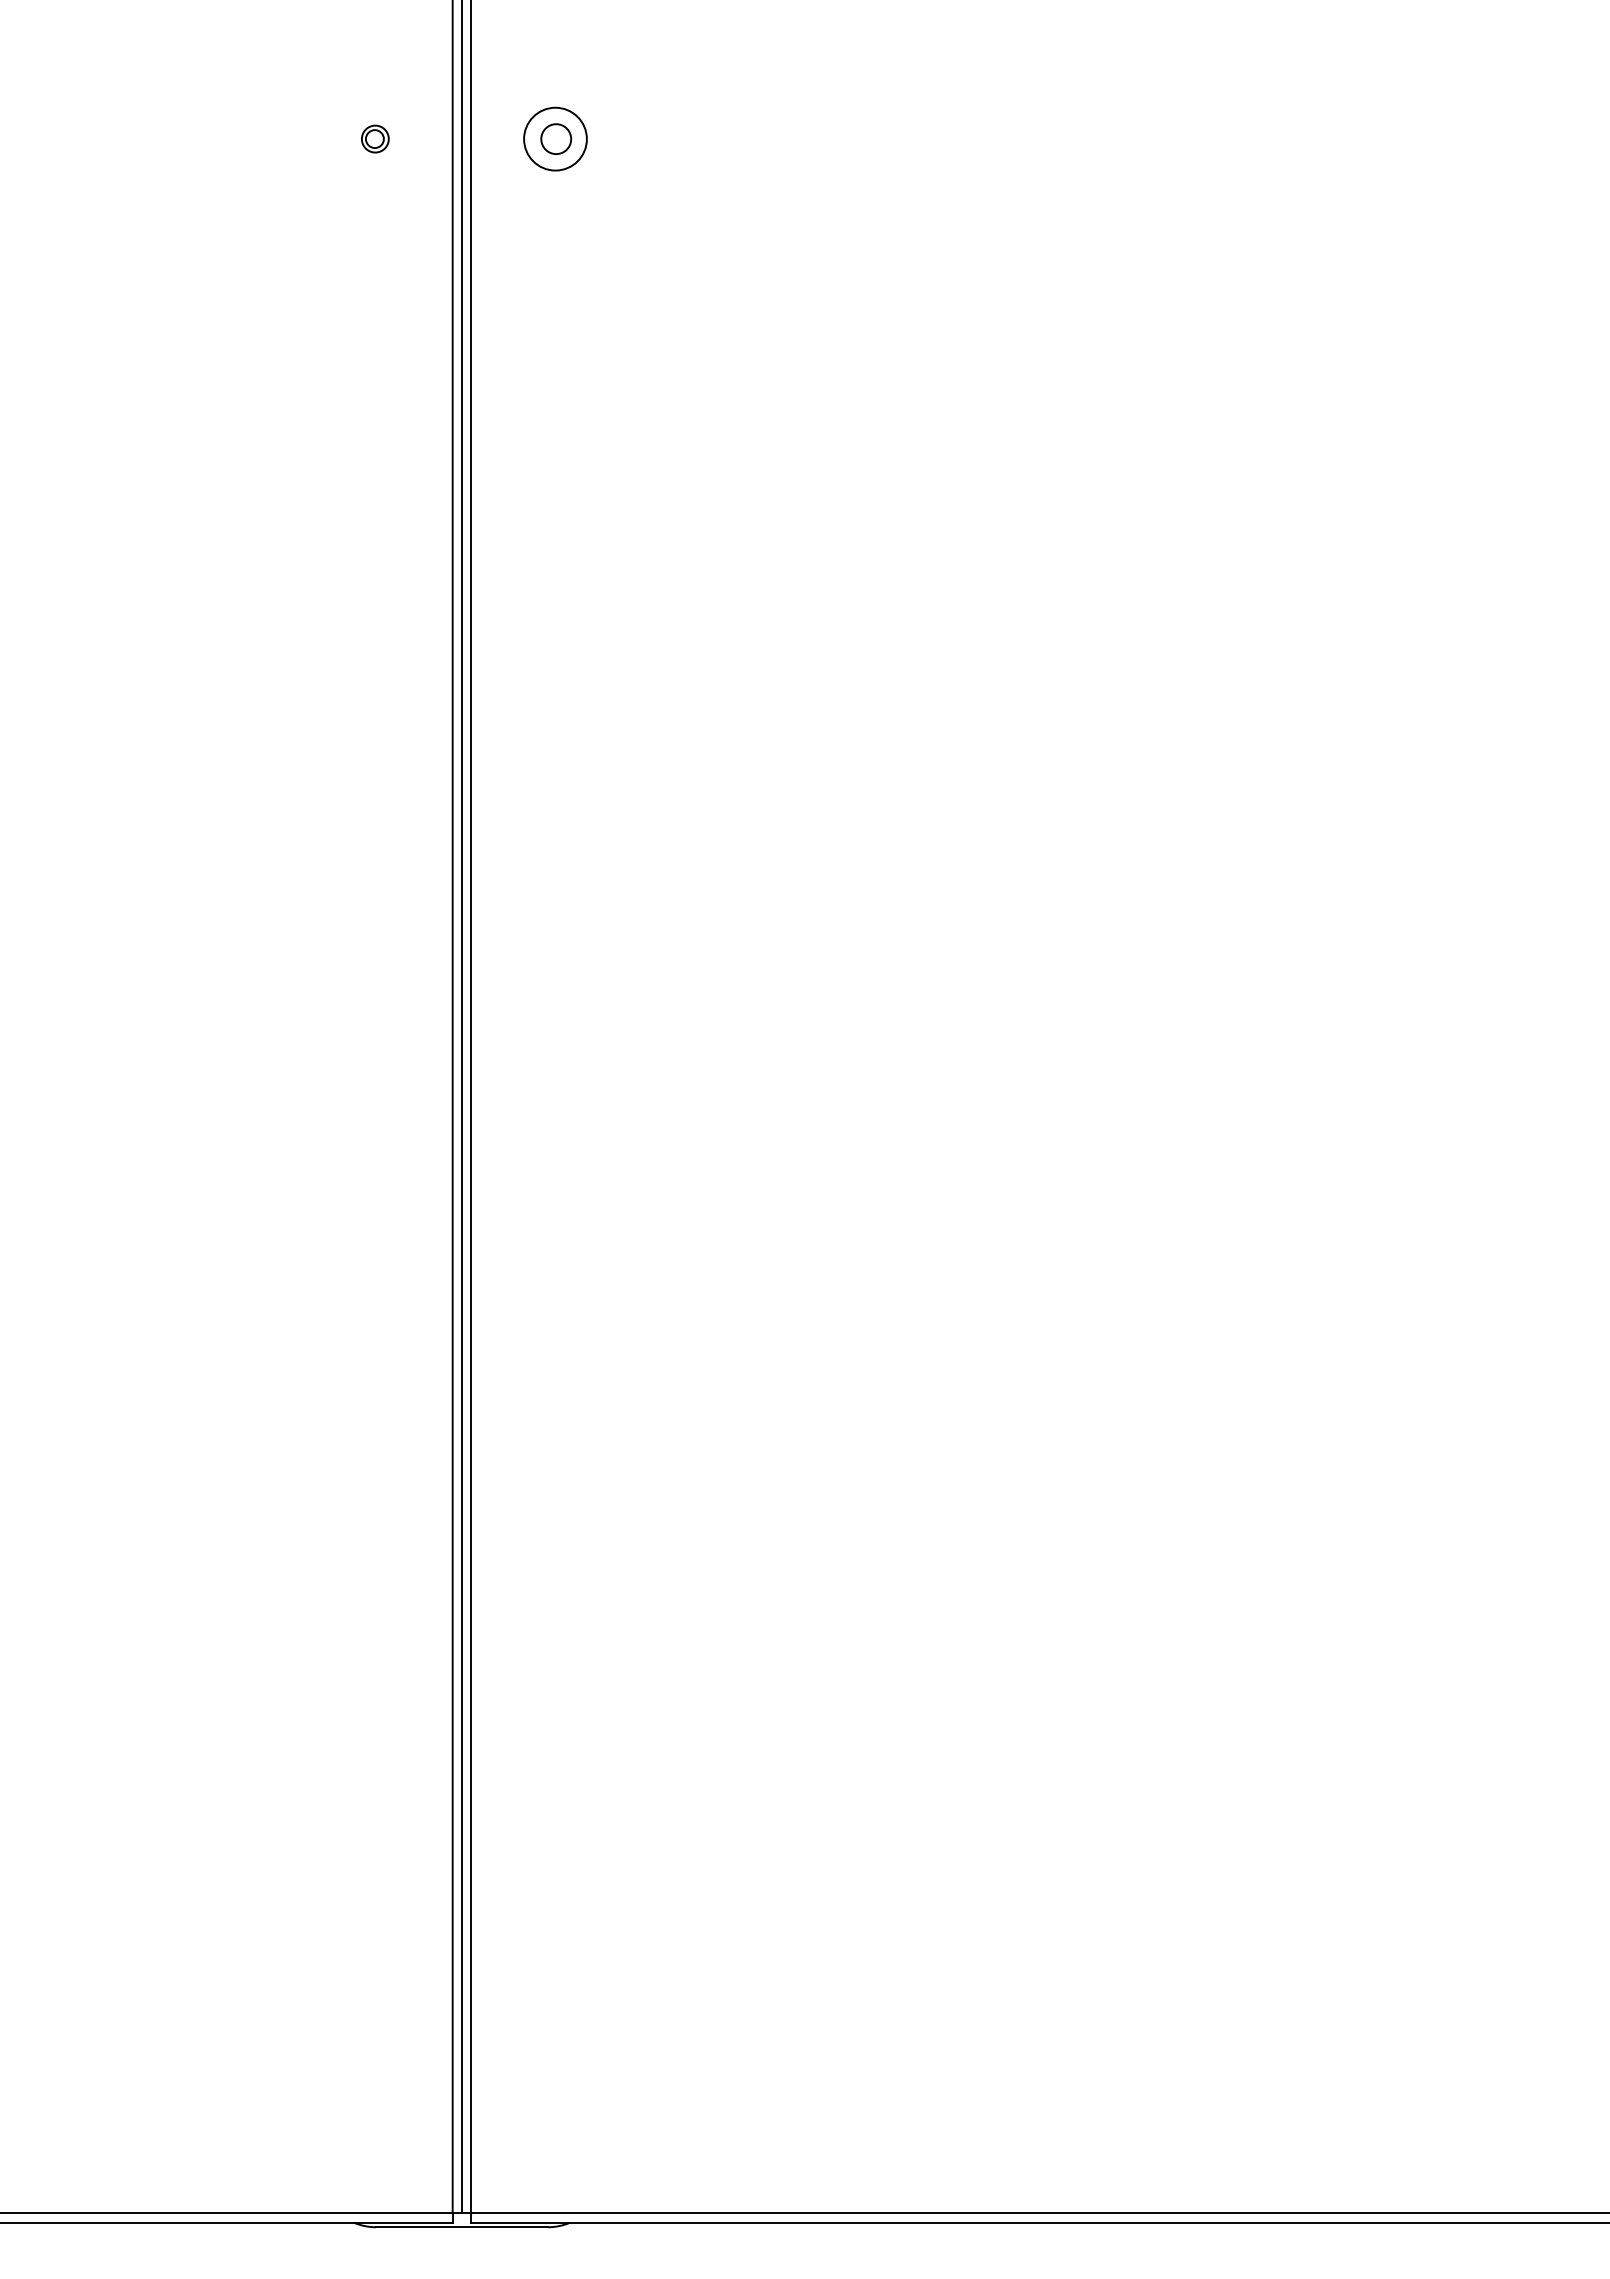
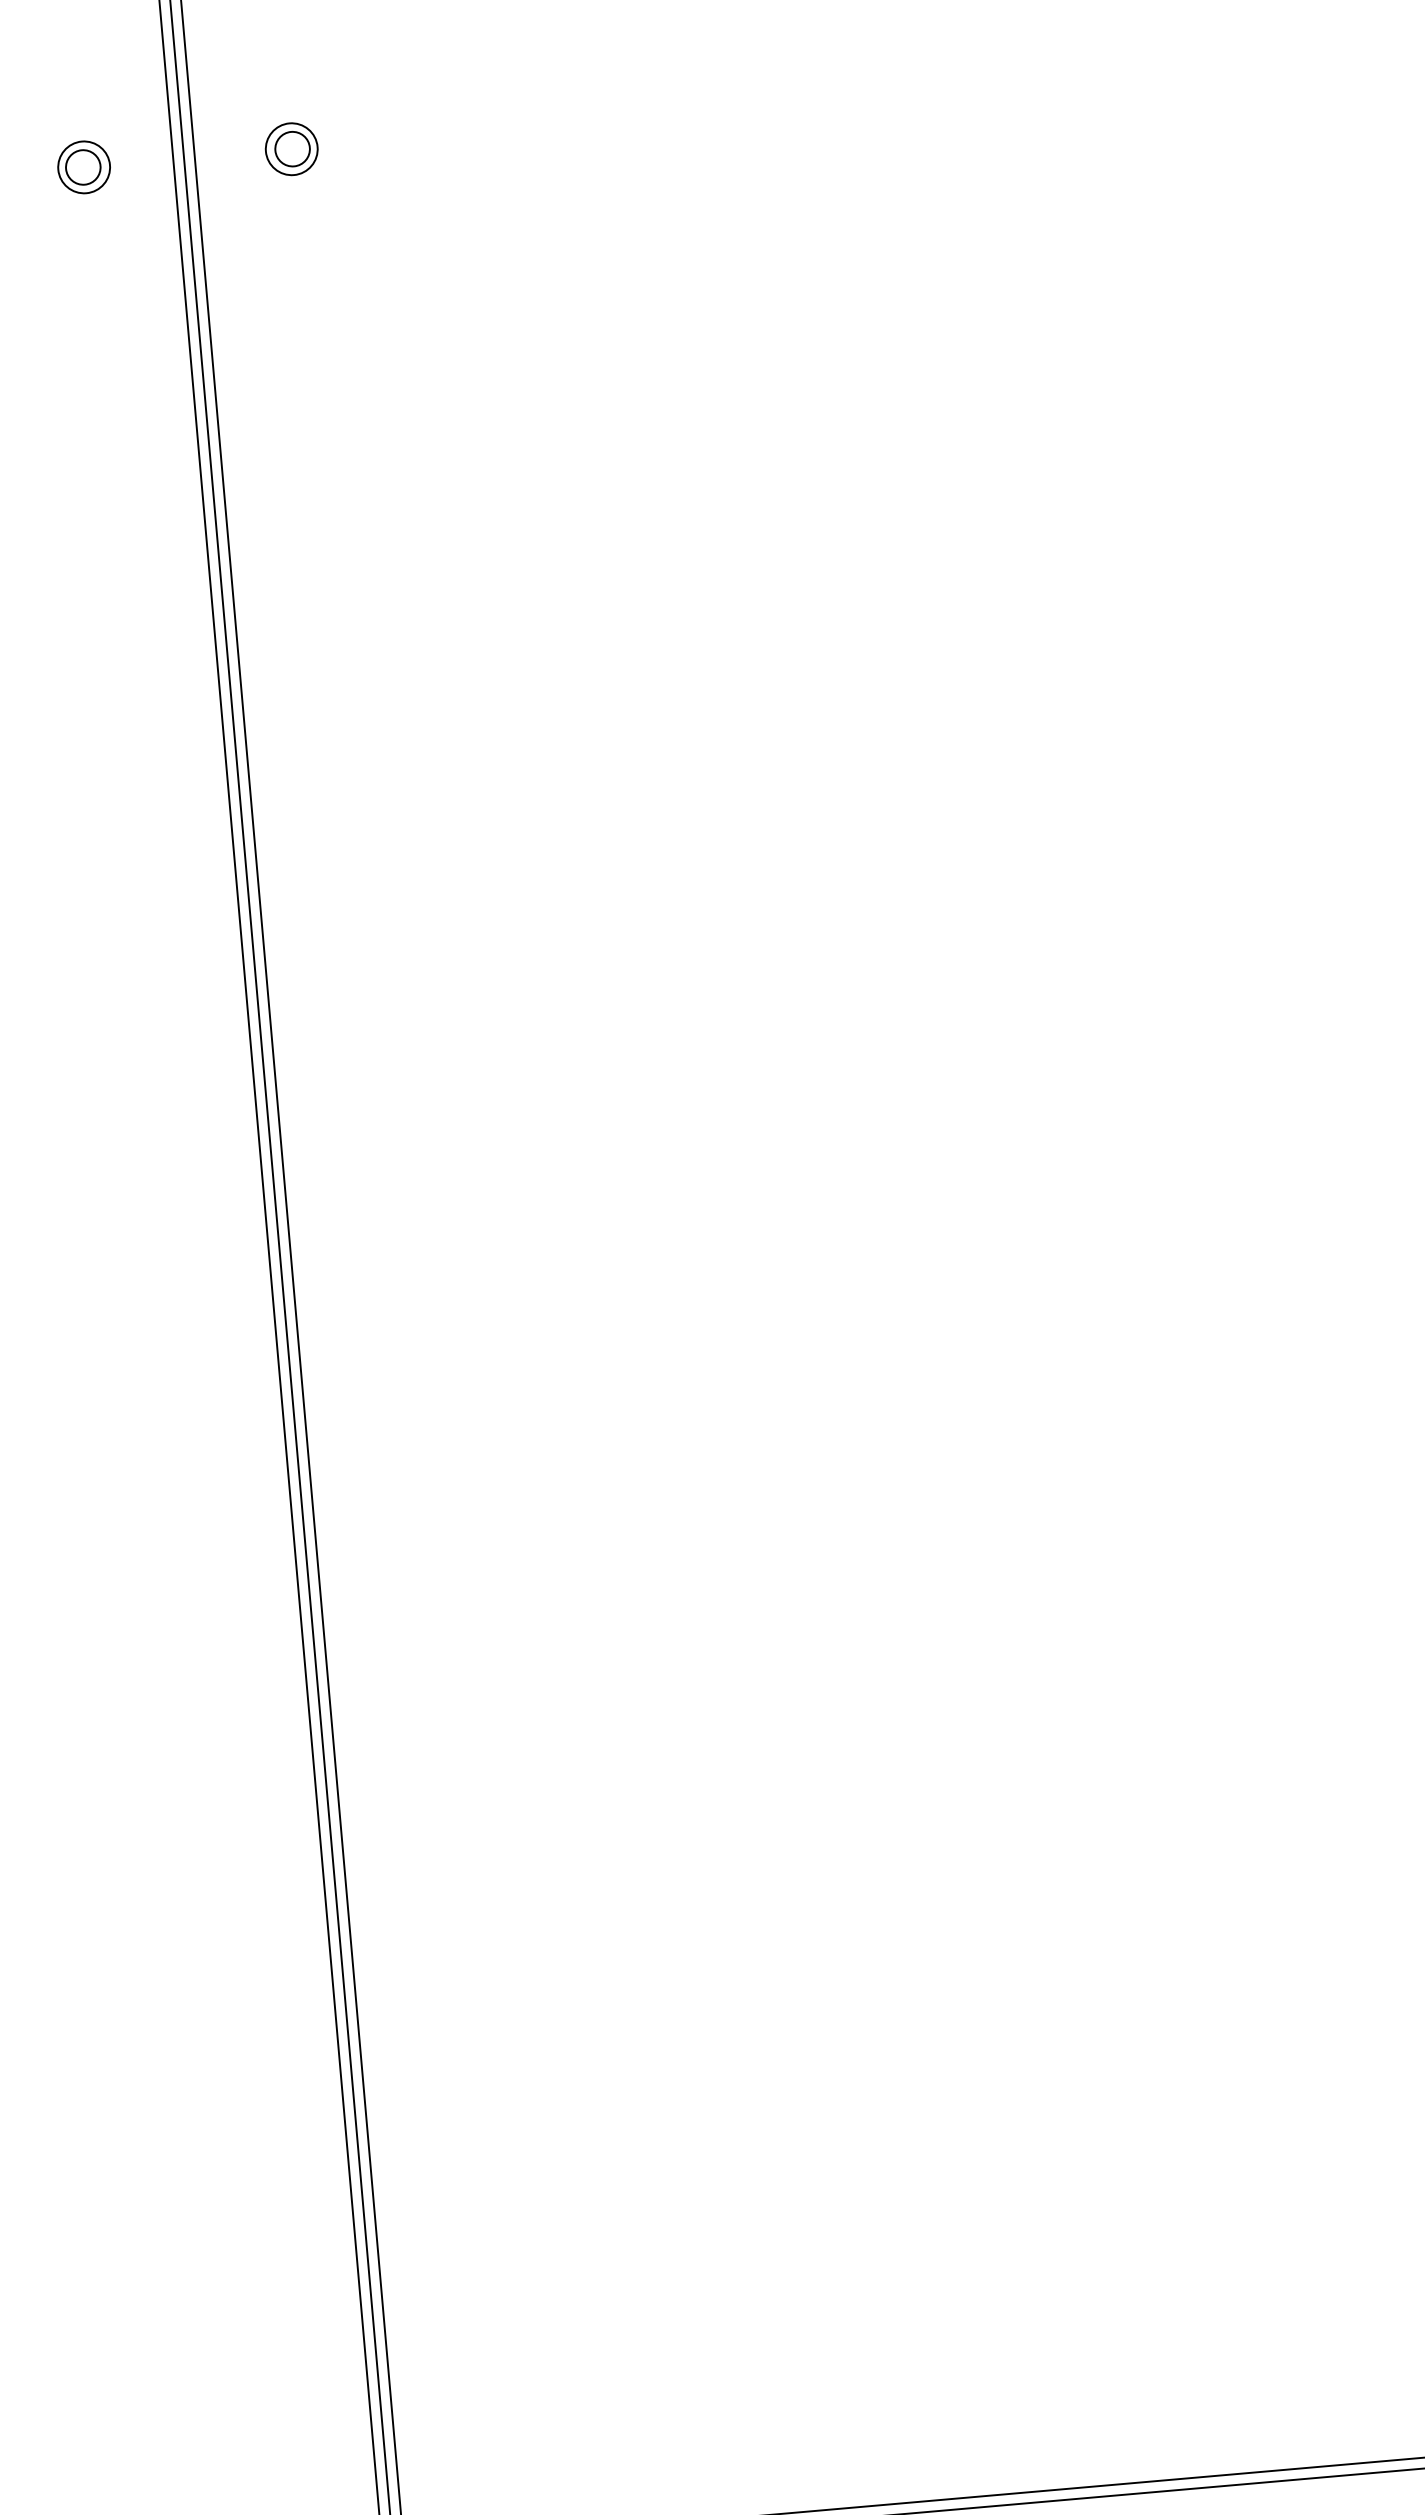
part: (375, 138) -> (84, 166), size x1.67
circle: (555, 138) -> (291, 148), size x0.71

